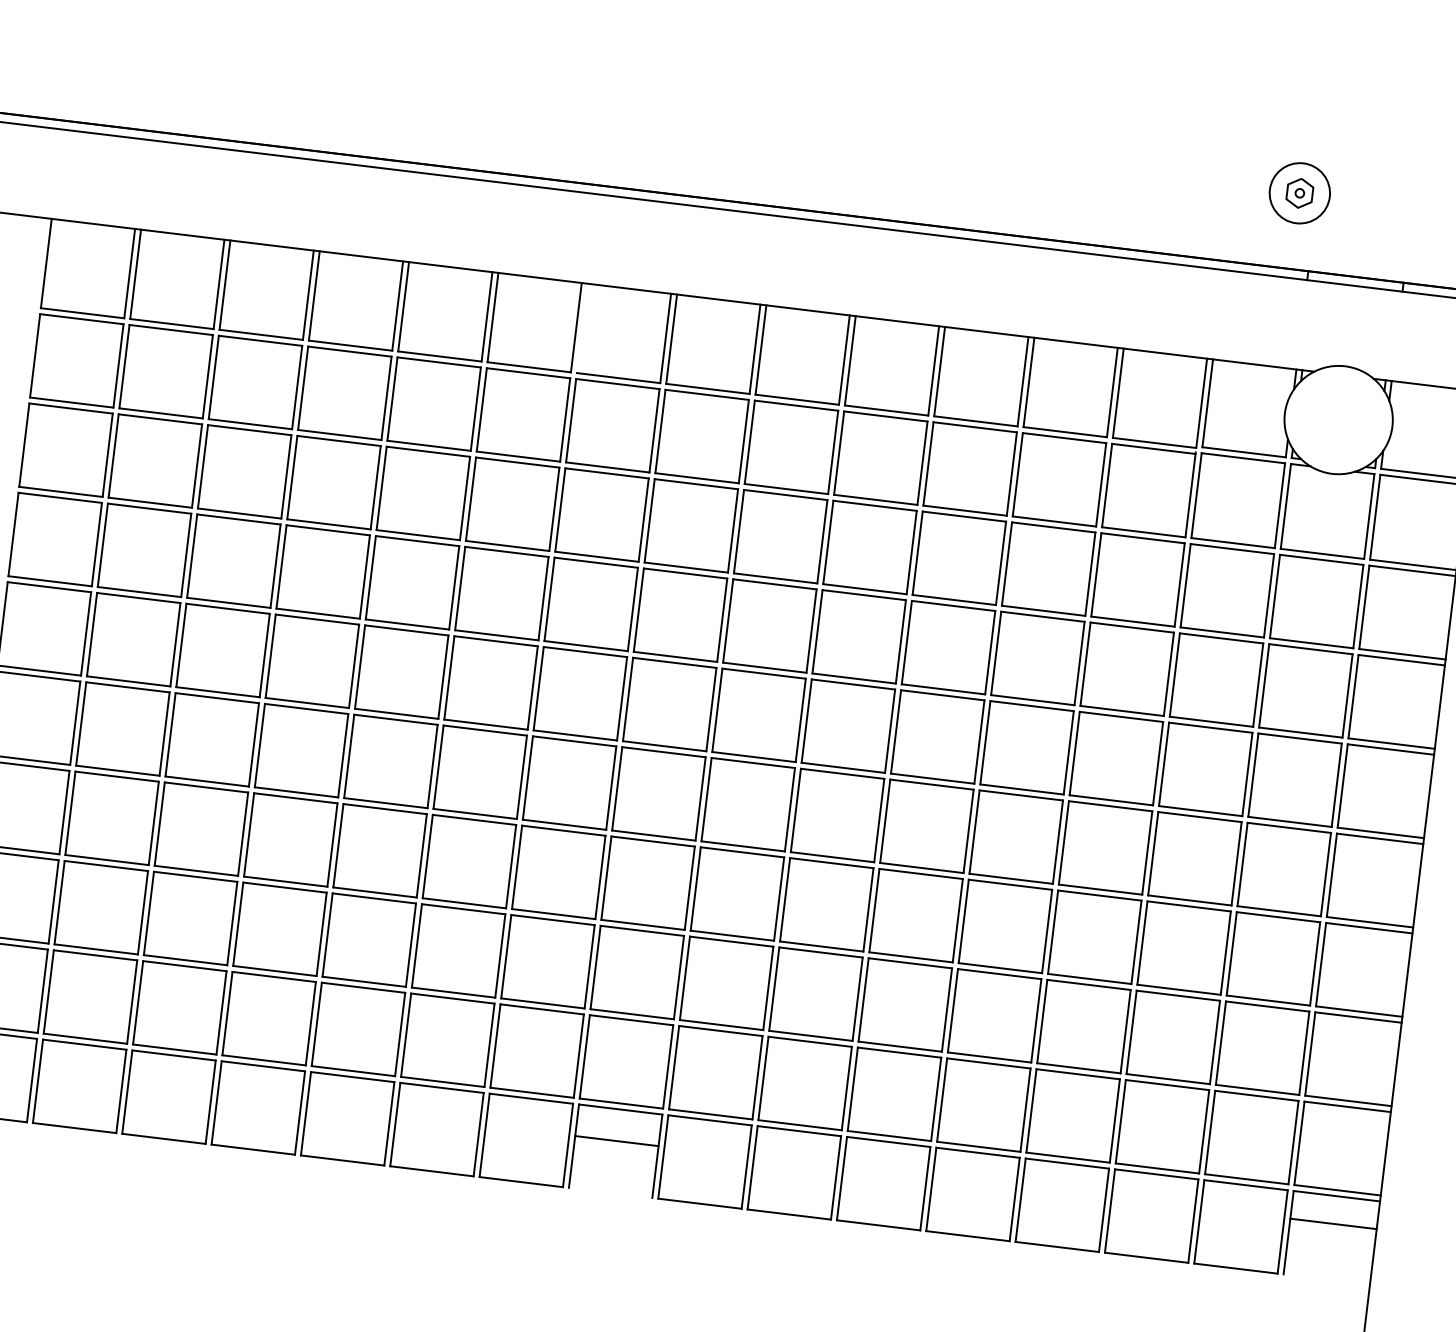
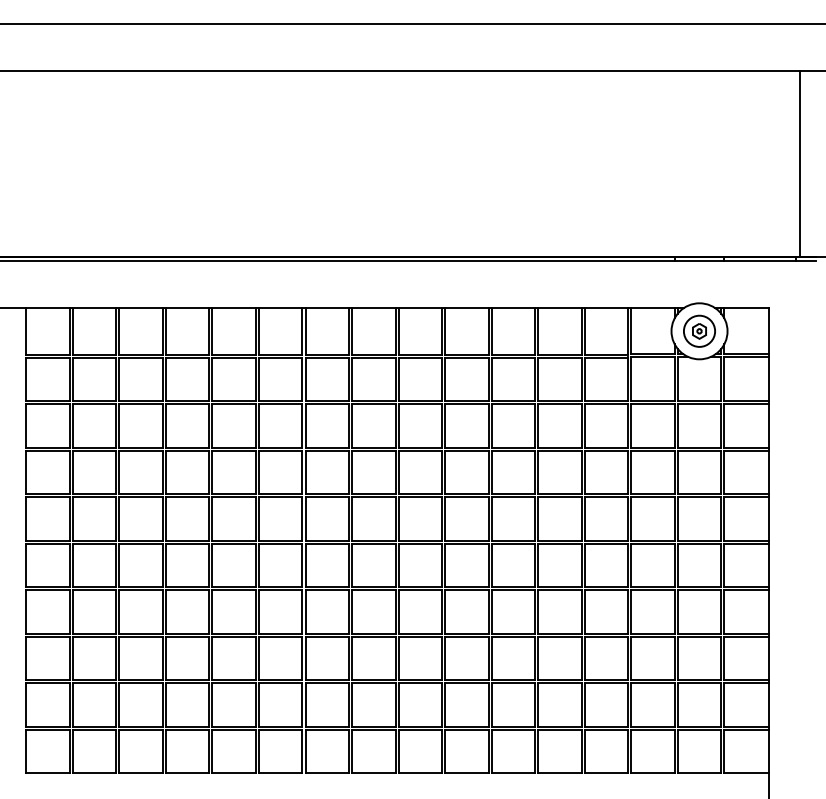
part: (1300, 191) -> (699, 330), moved
line: (582, 326) -> (305, 330), added
line: (616, 1141) -> (373, 773), moved
line: (1332, 1224) -> (746, 773), moved

